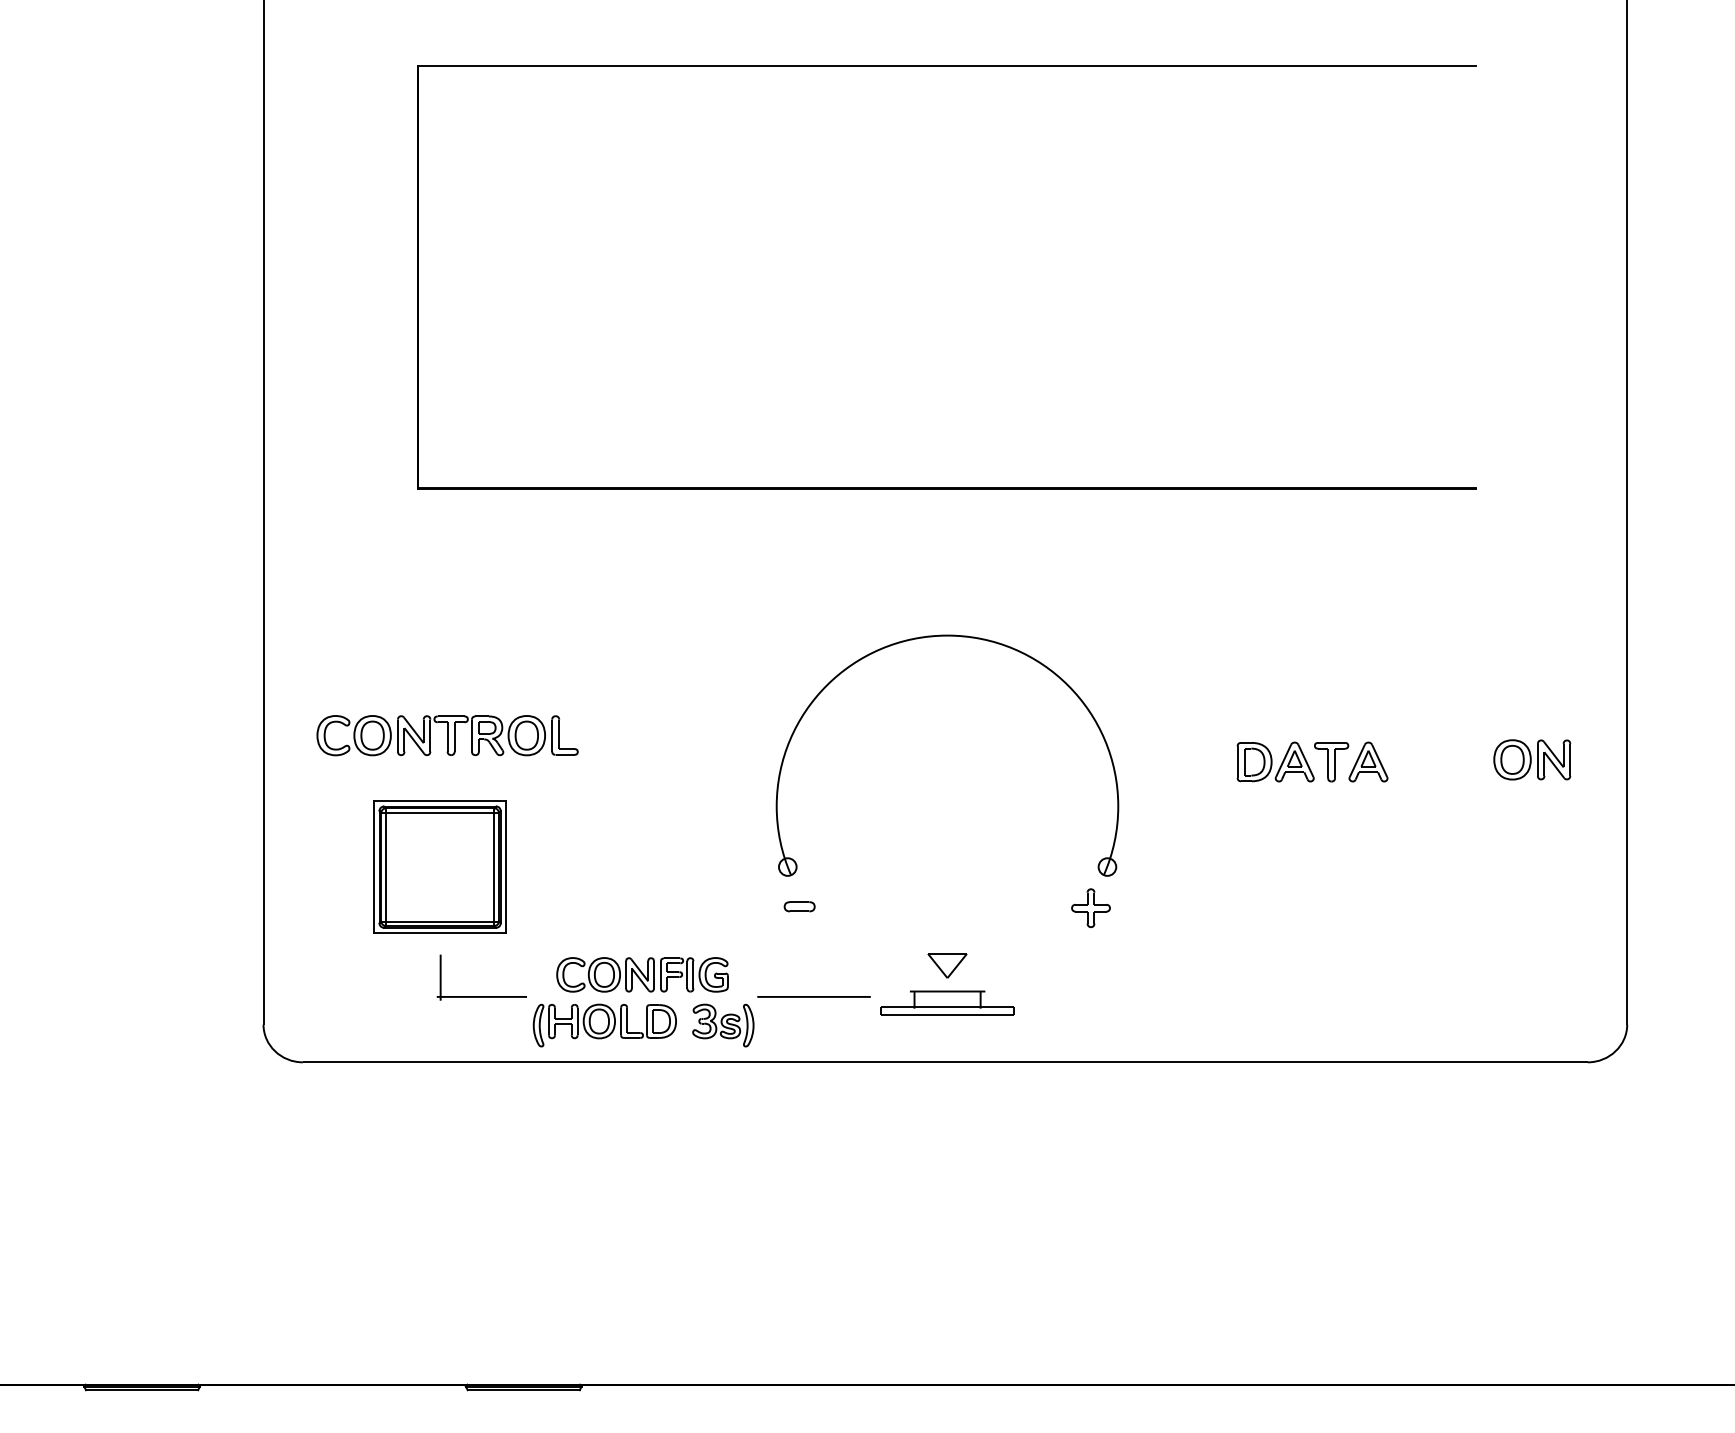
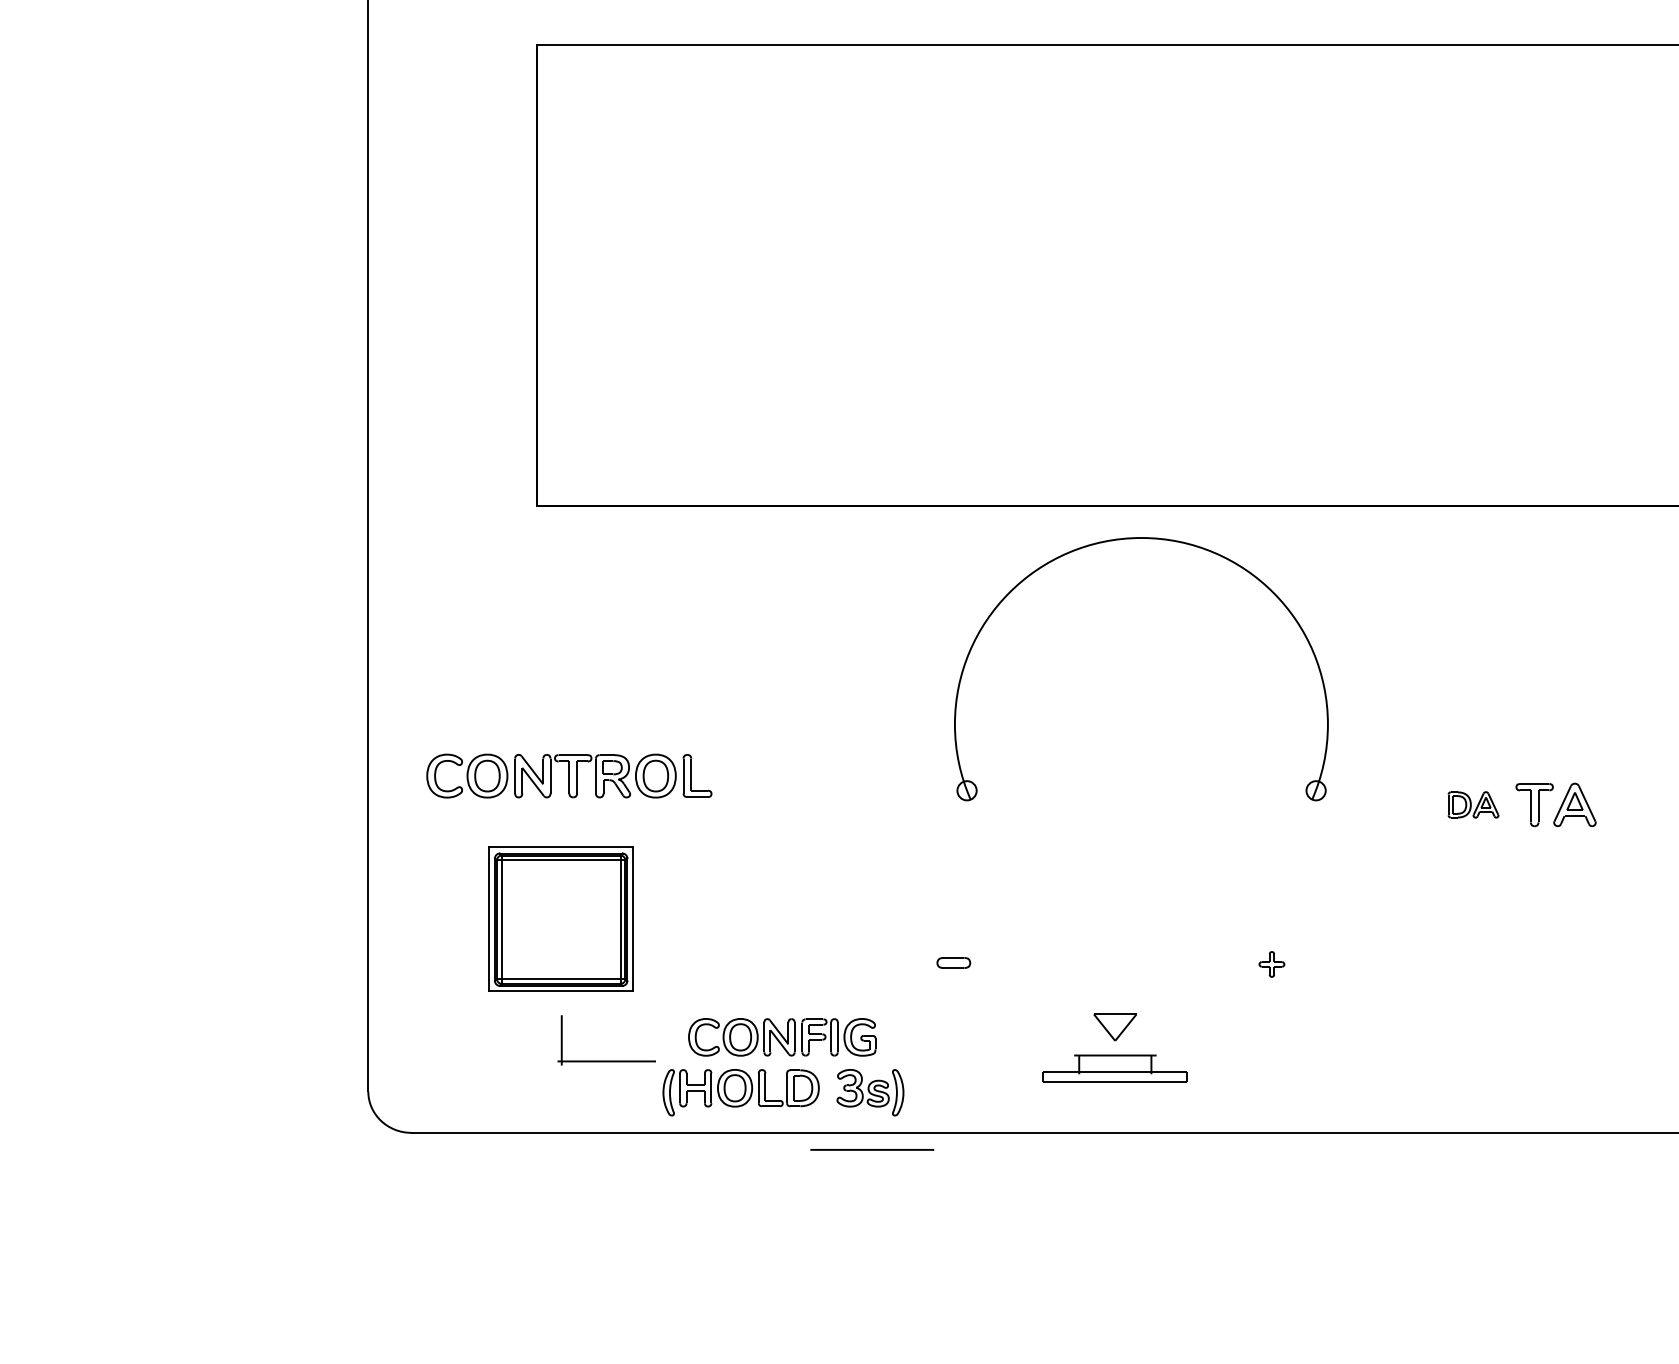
part: (933, 637) -> (1126, 540), moved
part: (1275, 761) -> (1473, 804), size x0.6
part: (1090, 907) -> (1271, 963), size x0.6
line: (813, 996) -> (871, 1149), moved

